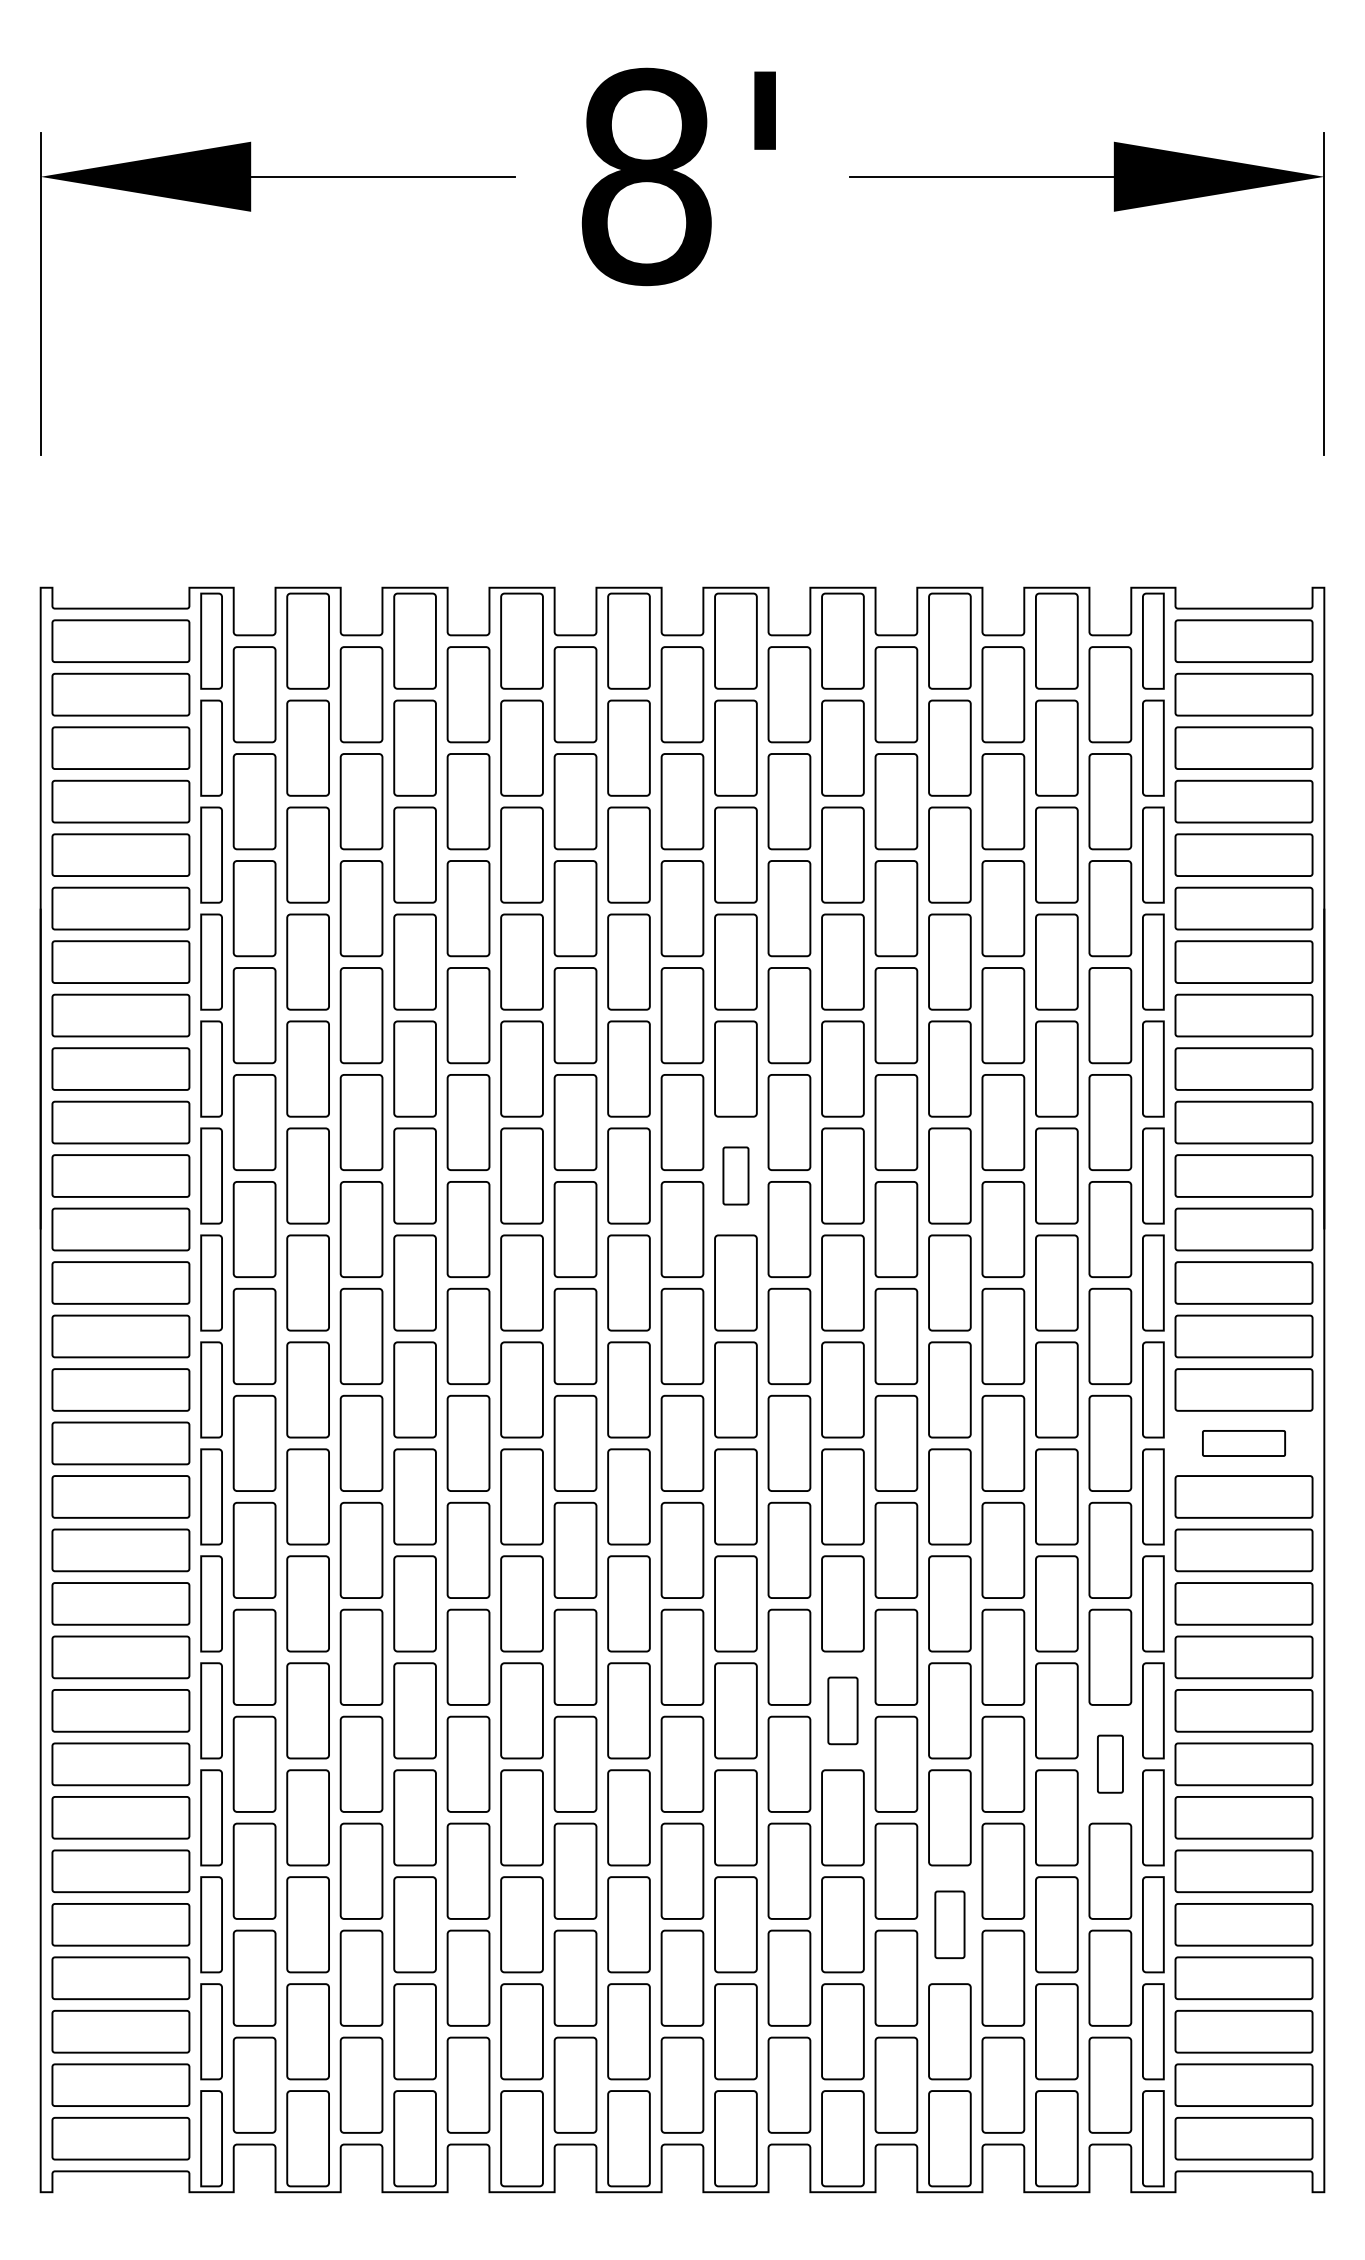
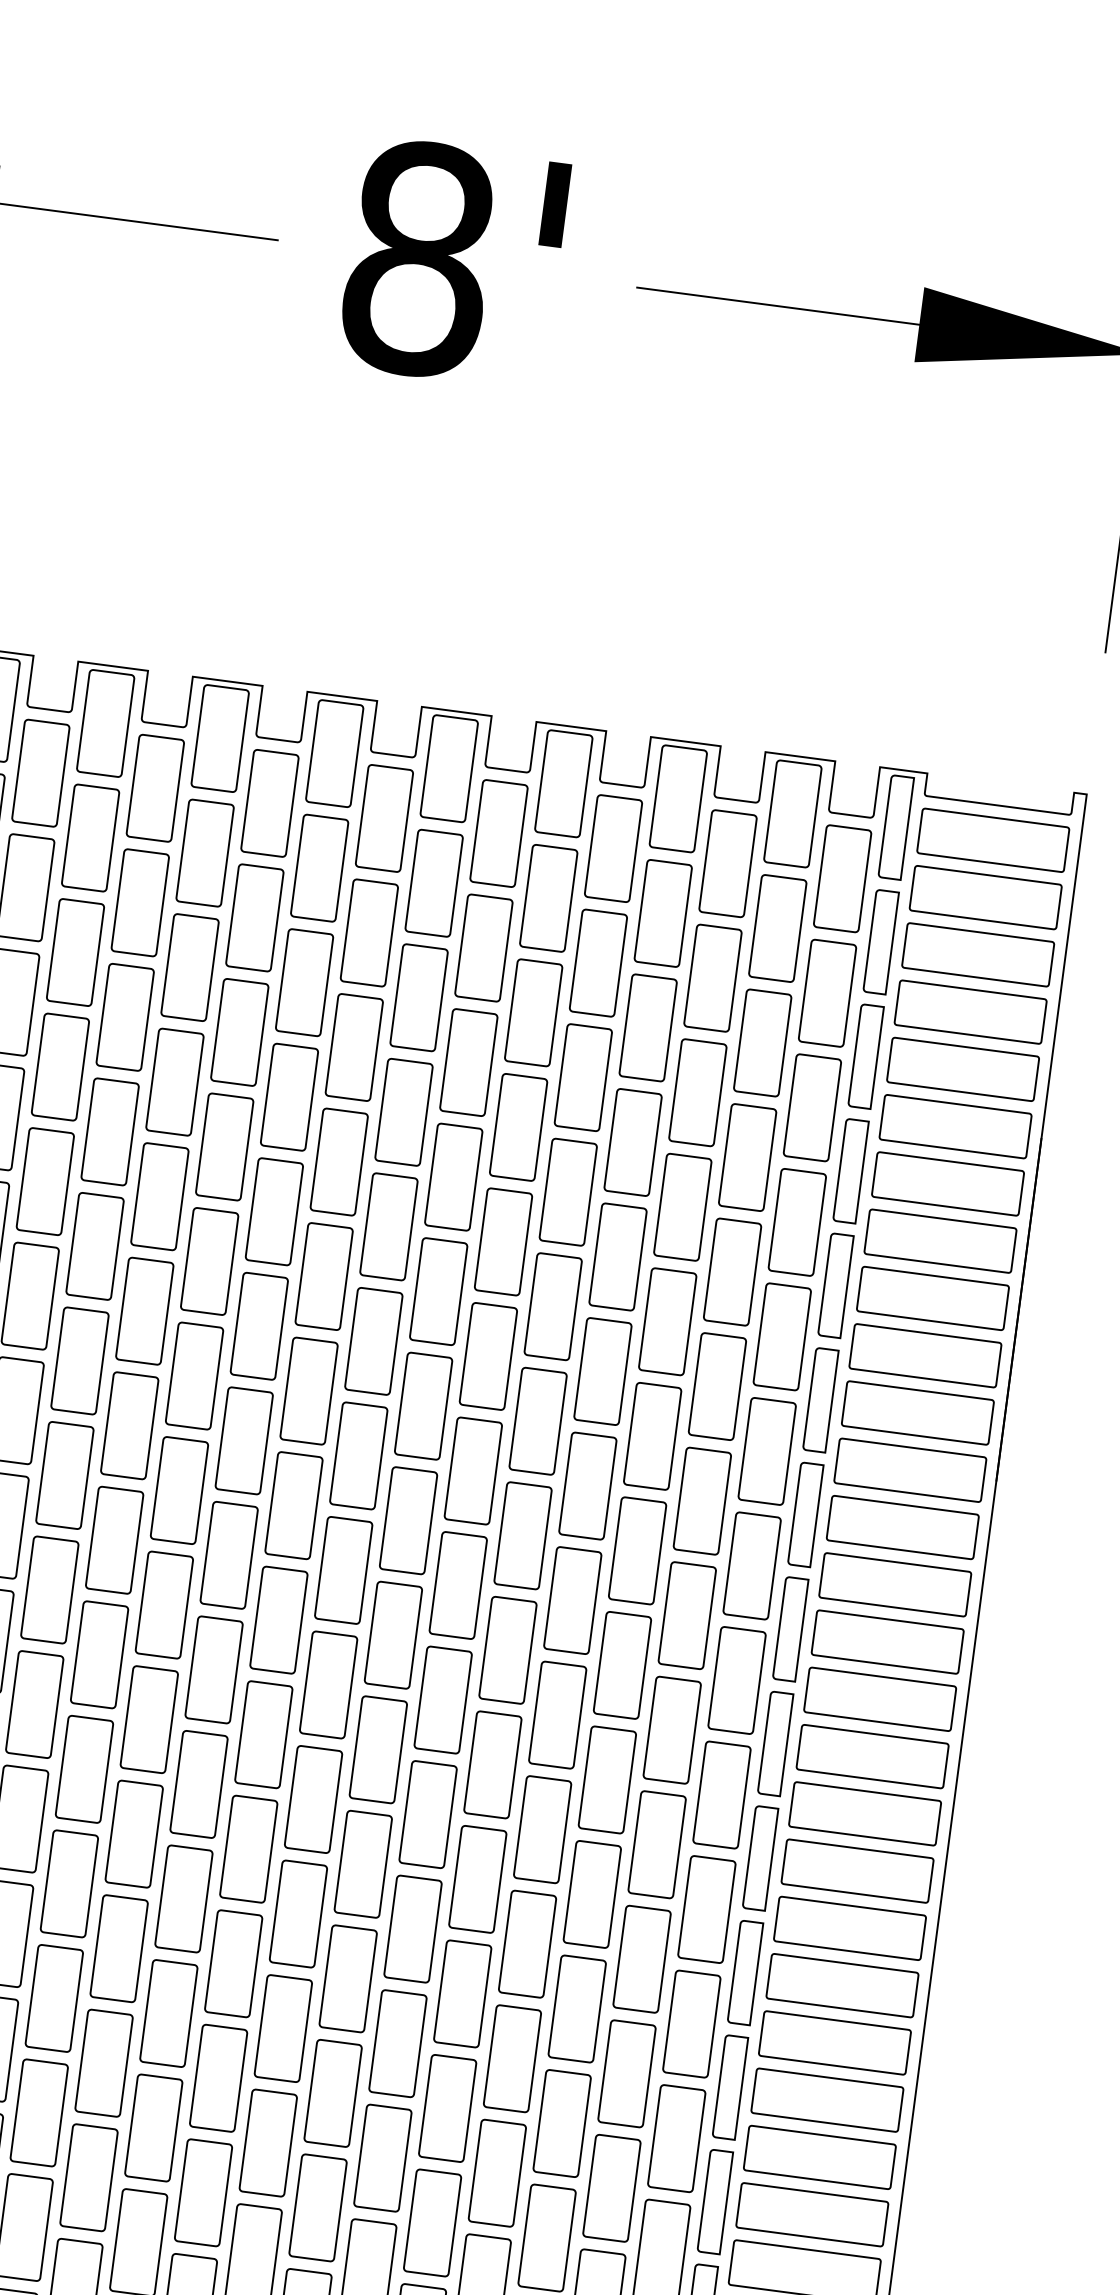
part: (735, 1175) -> (373, 1340), size x1.67
part: (1243, 1443) -> (879, 1699), size x1.67
part: (842, 1710) -> (412, 1928), size x1.43
part: (1110, 1763) -> (692, 2023), size x1.67
part: (949, 1924) -> (497, 2172), size x1.43

